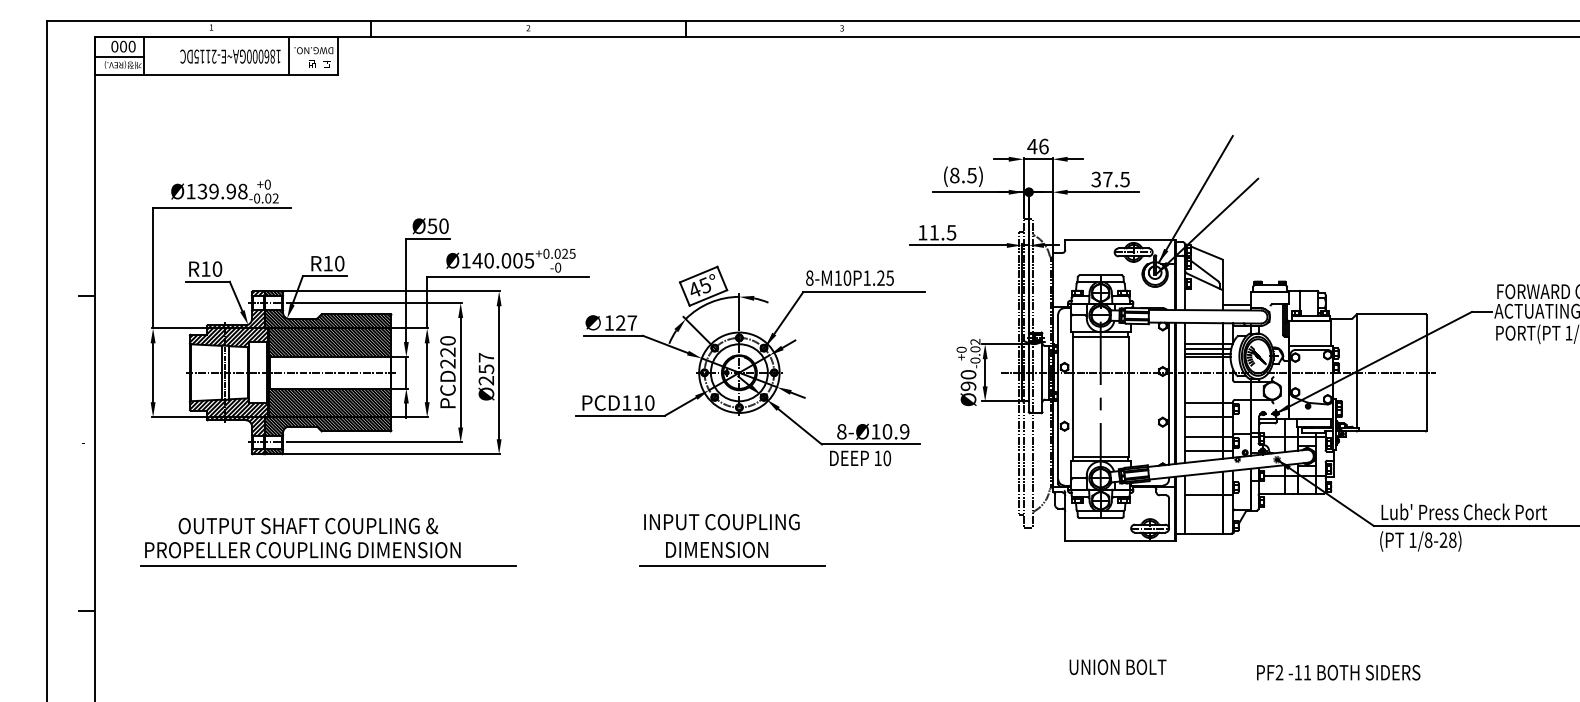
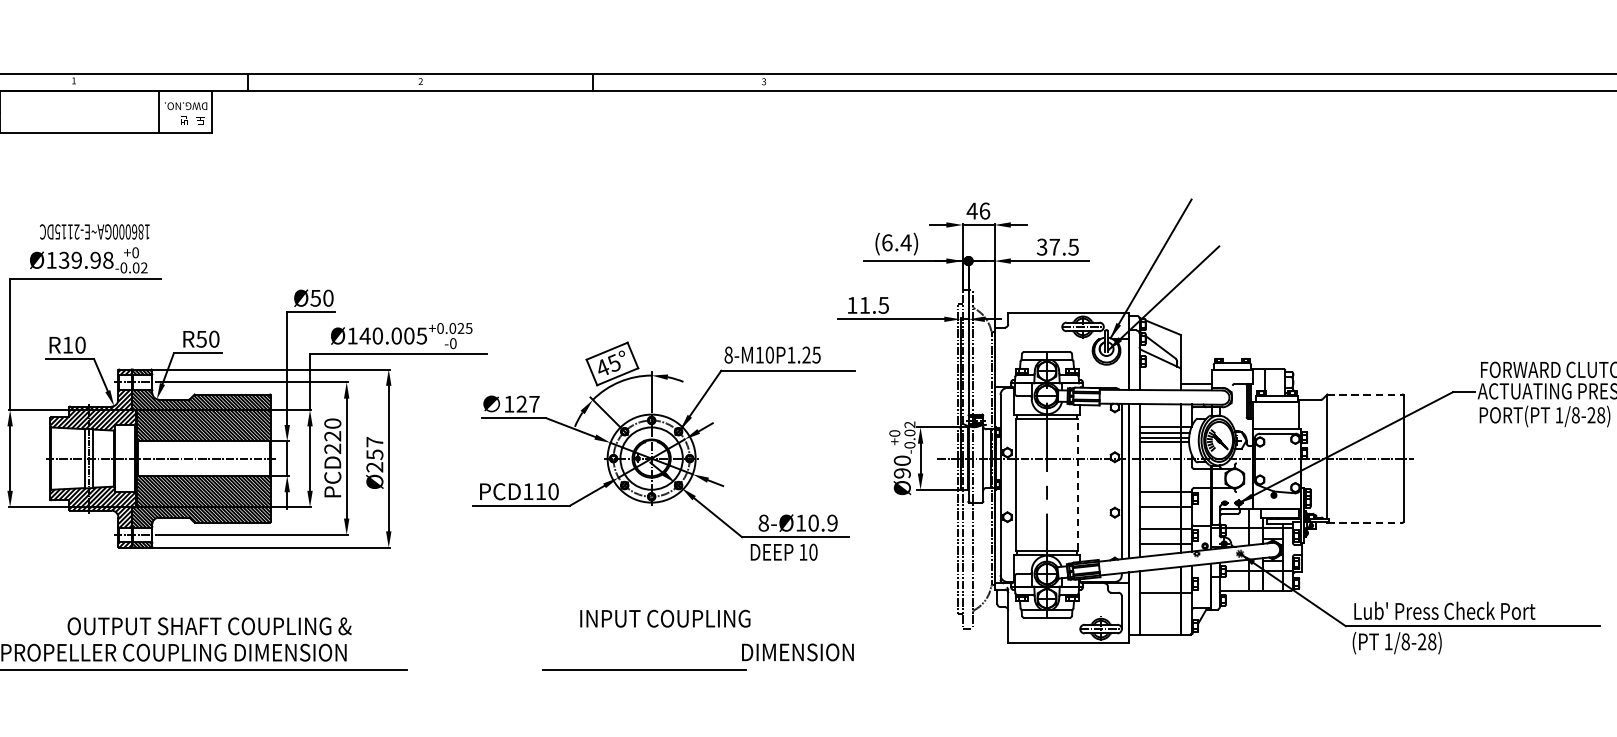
text: (230, 56) -> (94, 231), moved
text: (963, 175) -> (896, 242), (8.5) -> (6.4)
text: (327, 263) -> (200, 339), R10 -> R50
line: (1391, 314) -> (1365, 394), solid -> dashed
line: (1128, 396) -> (1077, 484), solid -> dashed
line: (1391, 431) -> (1365, 522), solid -> dashed
text: (721, 522) -> (664, 619), moved
text: (308, 526) -> (209, 626), moved
text: (717, 549) -> (798, 651), moved

